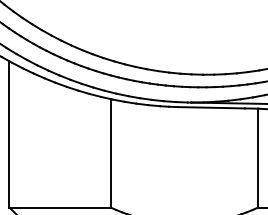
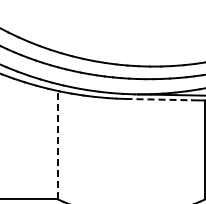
line: (212, 107) -> (159, 99), solid -> dashed
line: (110, 152) -> (57, 144), solid -> dashed

